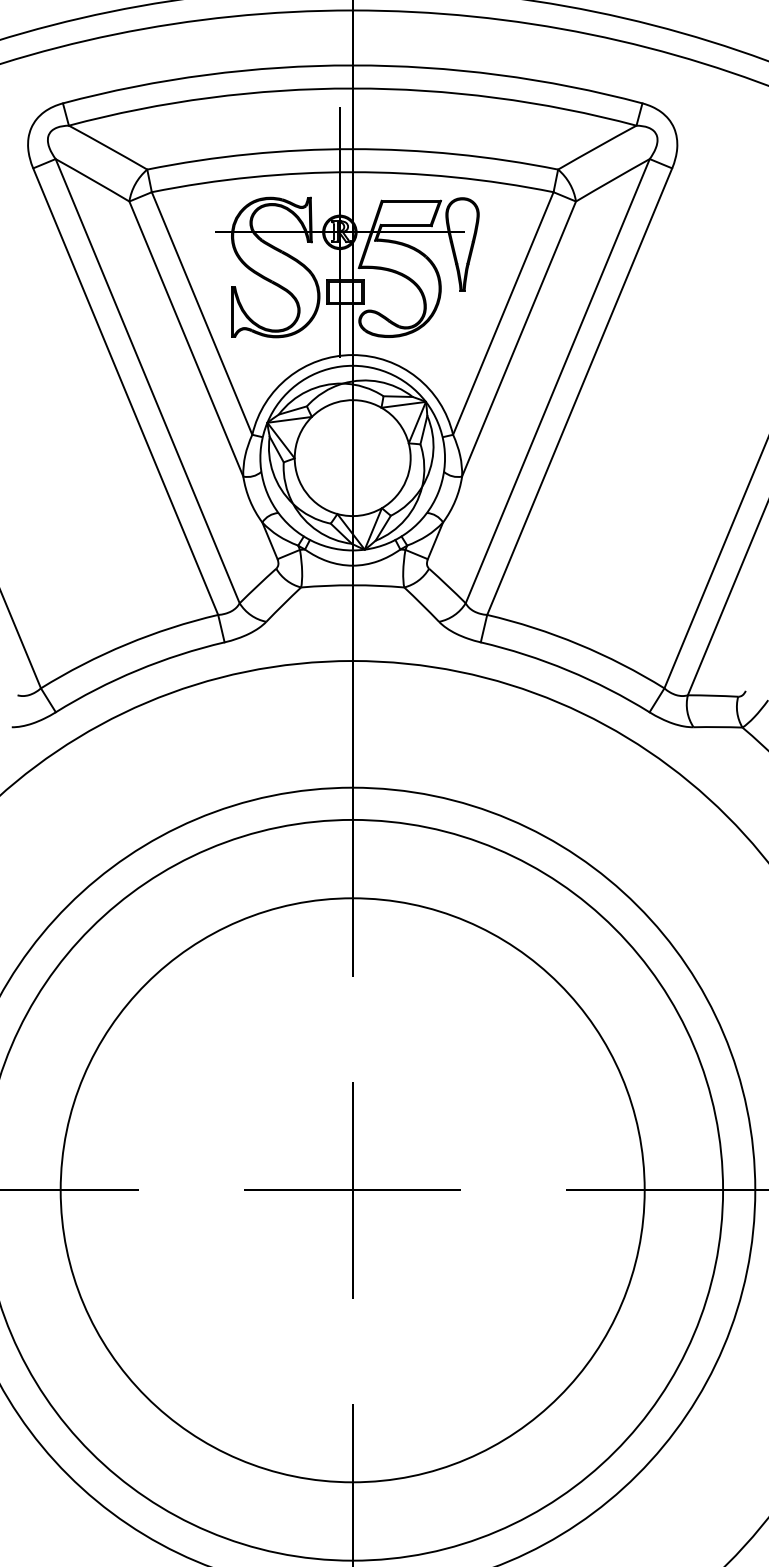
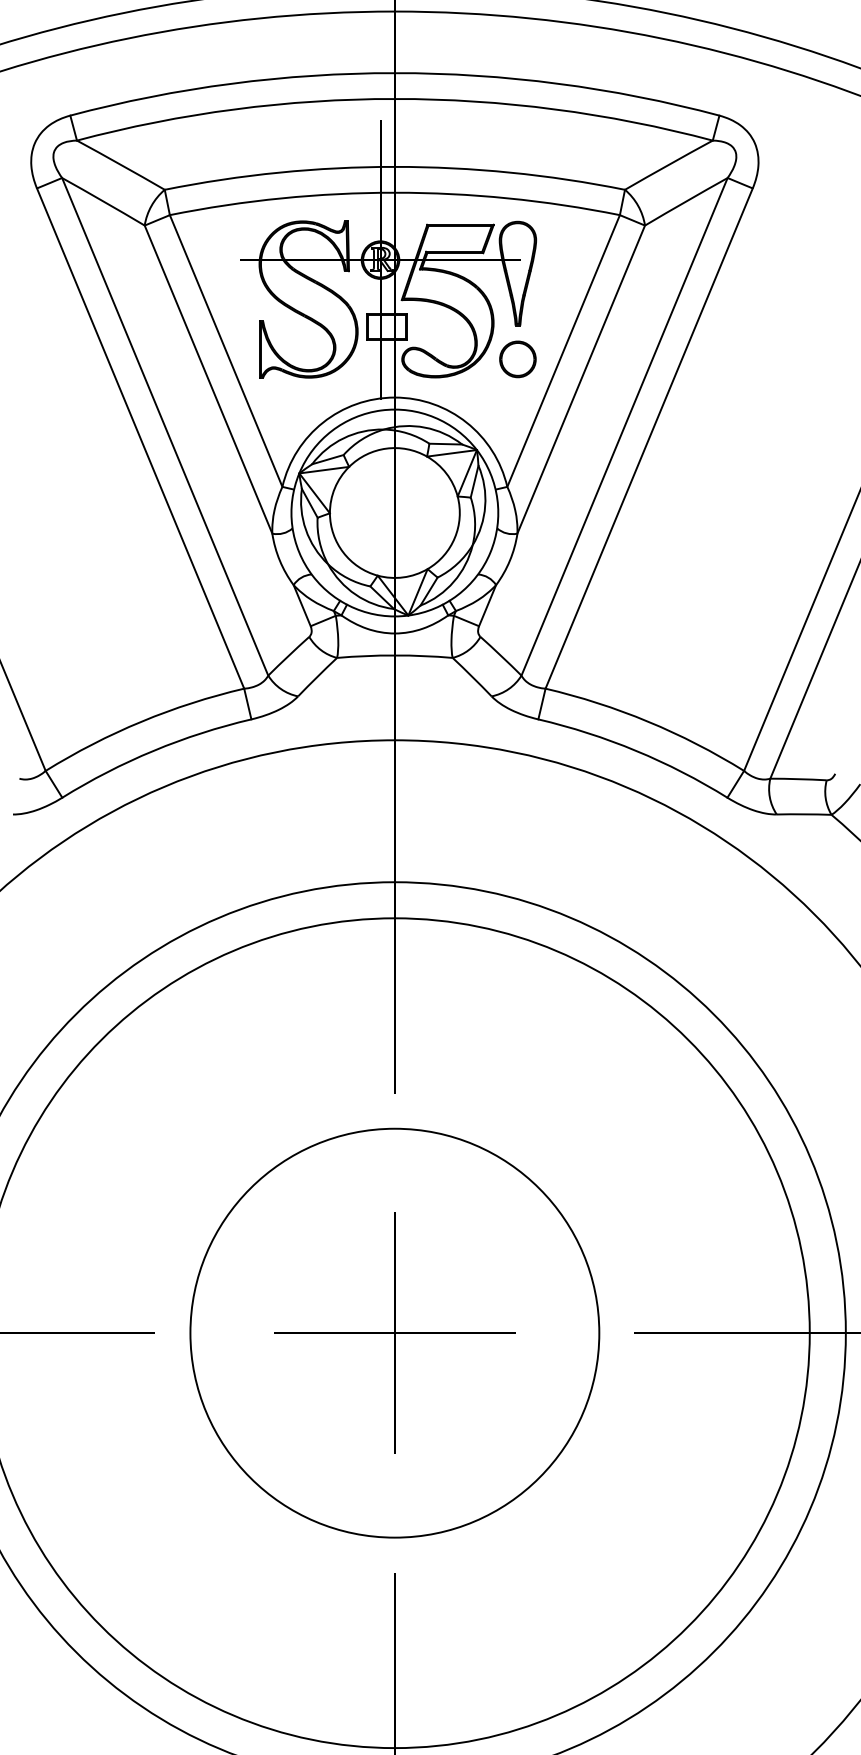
part: (462, 321) -> (517, 359), added
circle: (352, 1189) -> (394, 1332), size x0.62

